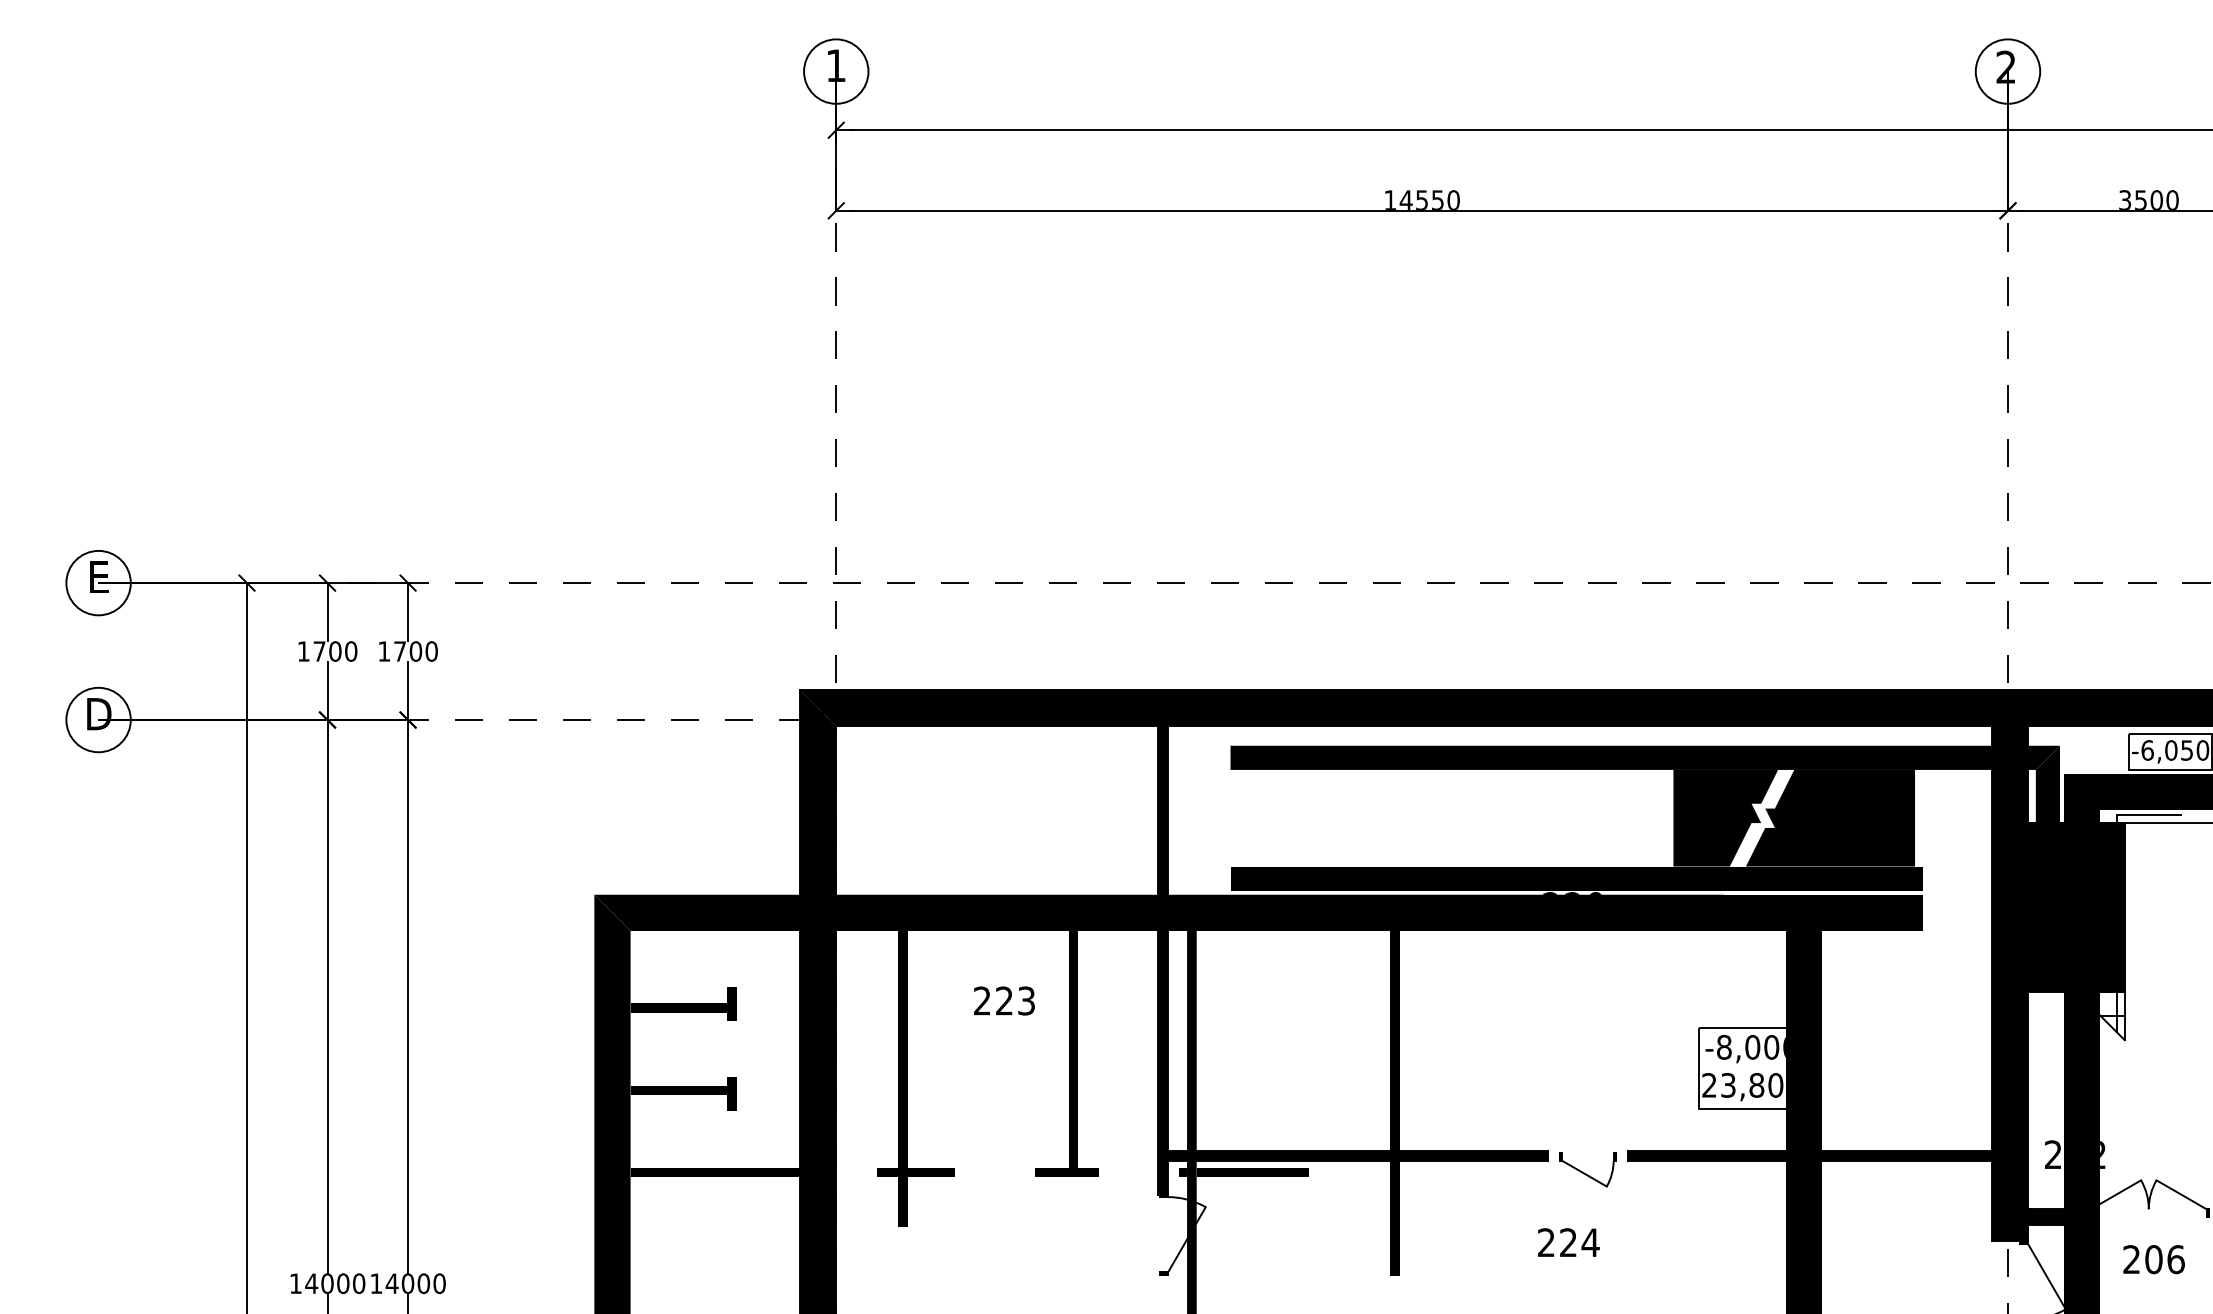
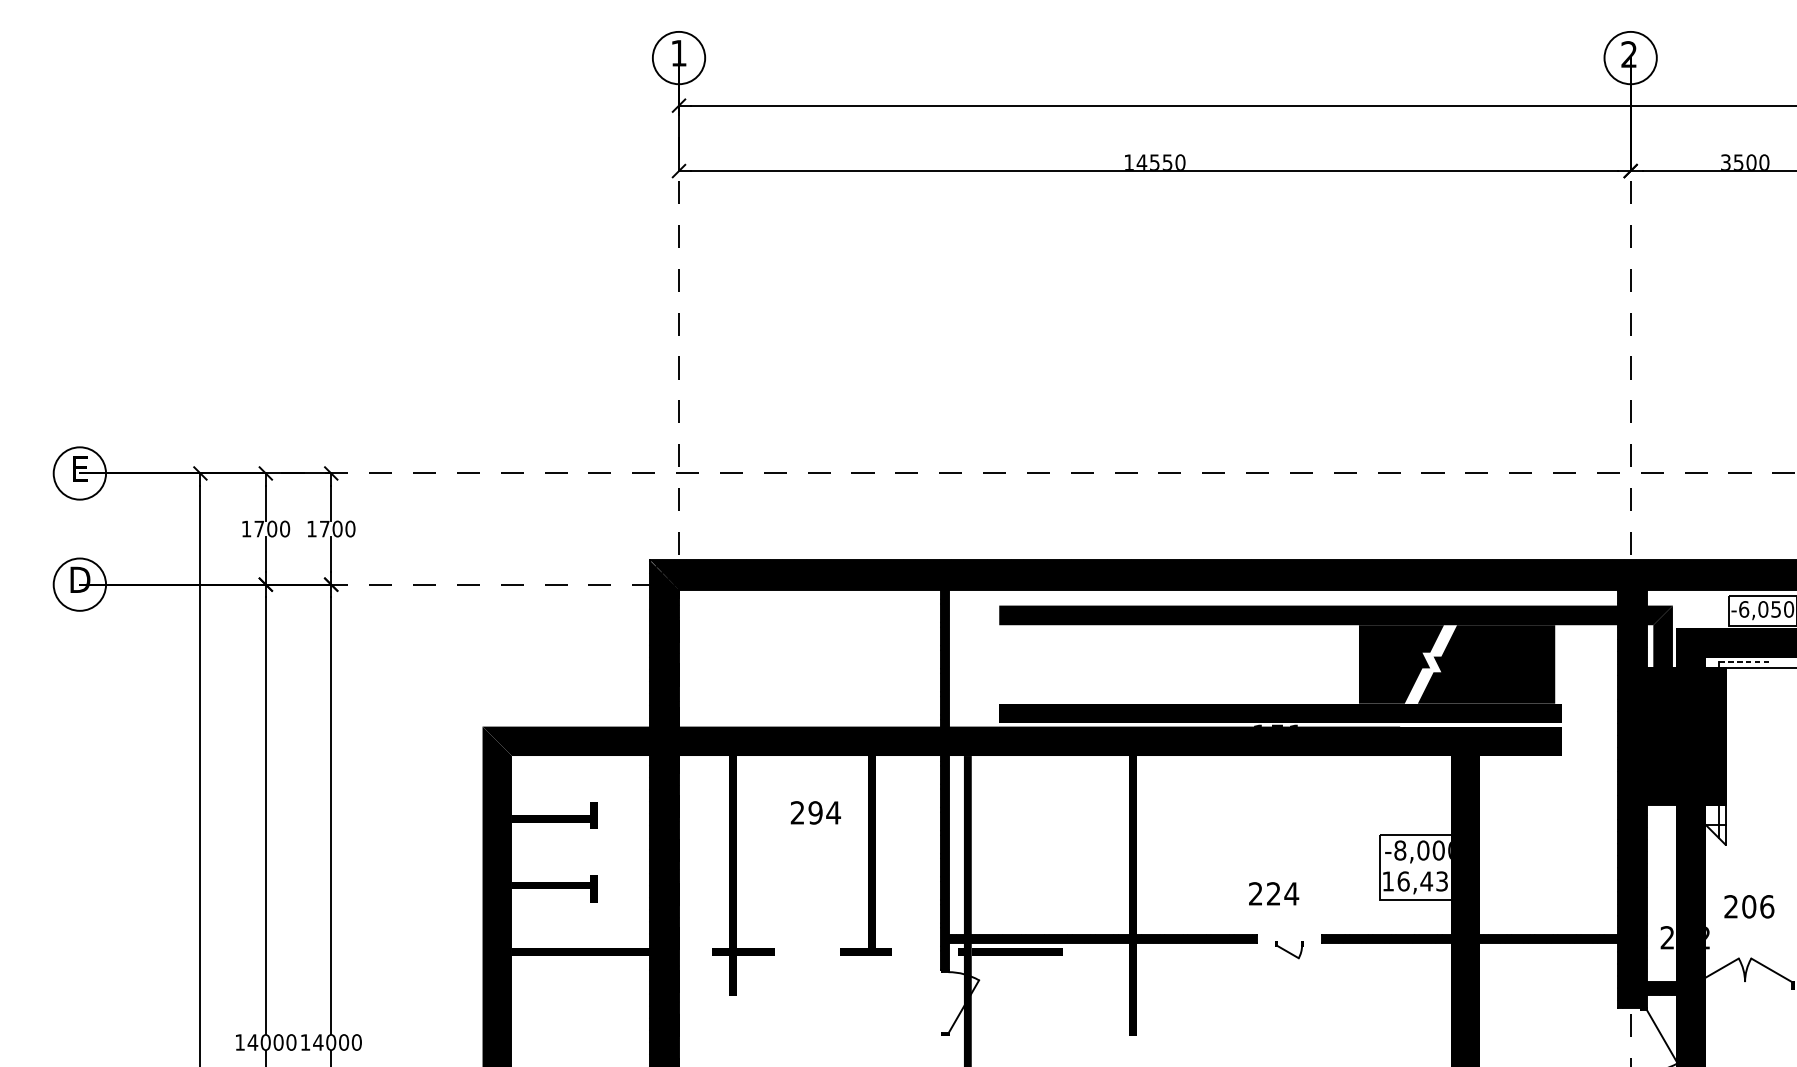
line: (2149, 814) -> (1745, 661), solid -> dashed
text: (1572, 893) -> (1276, 725), 220 -> 151
text: (1015, 1000) -> (824, 812), 223 -> 294
text: (1742, 1085) -> (1415, 881), 23,800 -> 16,430
part: (1587, 1169) -> (1289, 949), size x0.6
text: (1568, 1242) -> (1273, 893), moved
text: (2153, 1259) -> (1748, 906), moved

